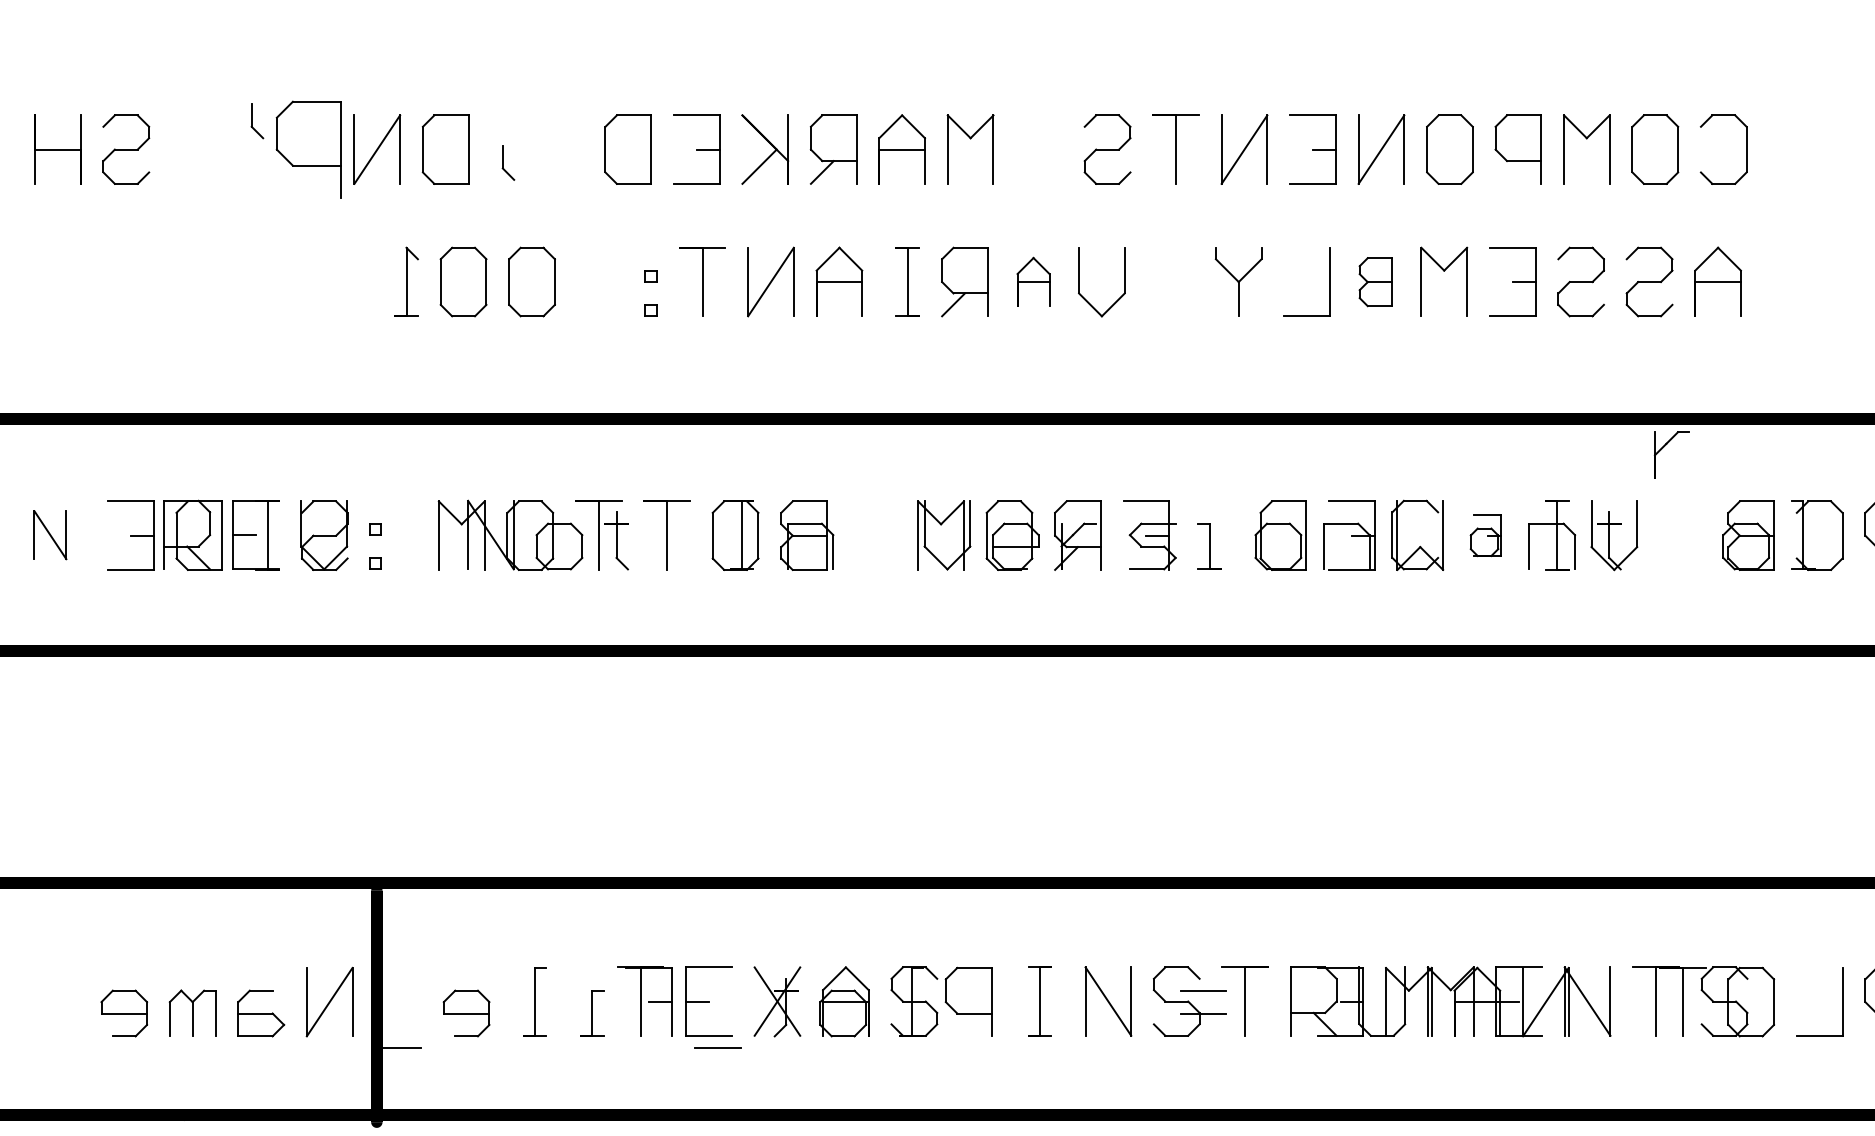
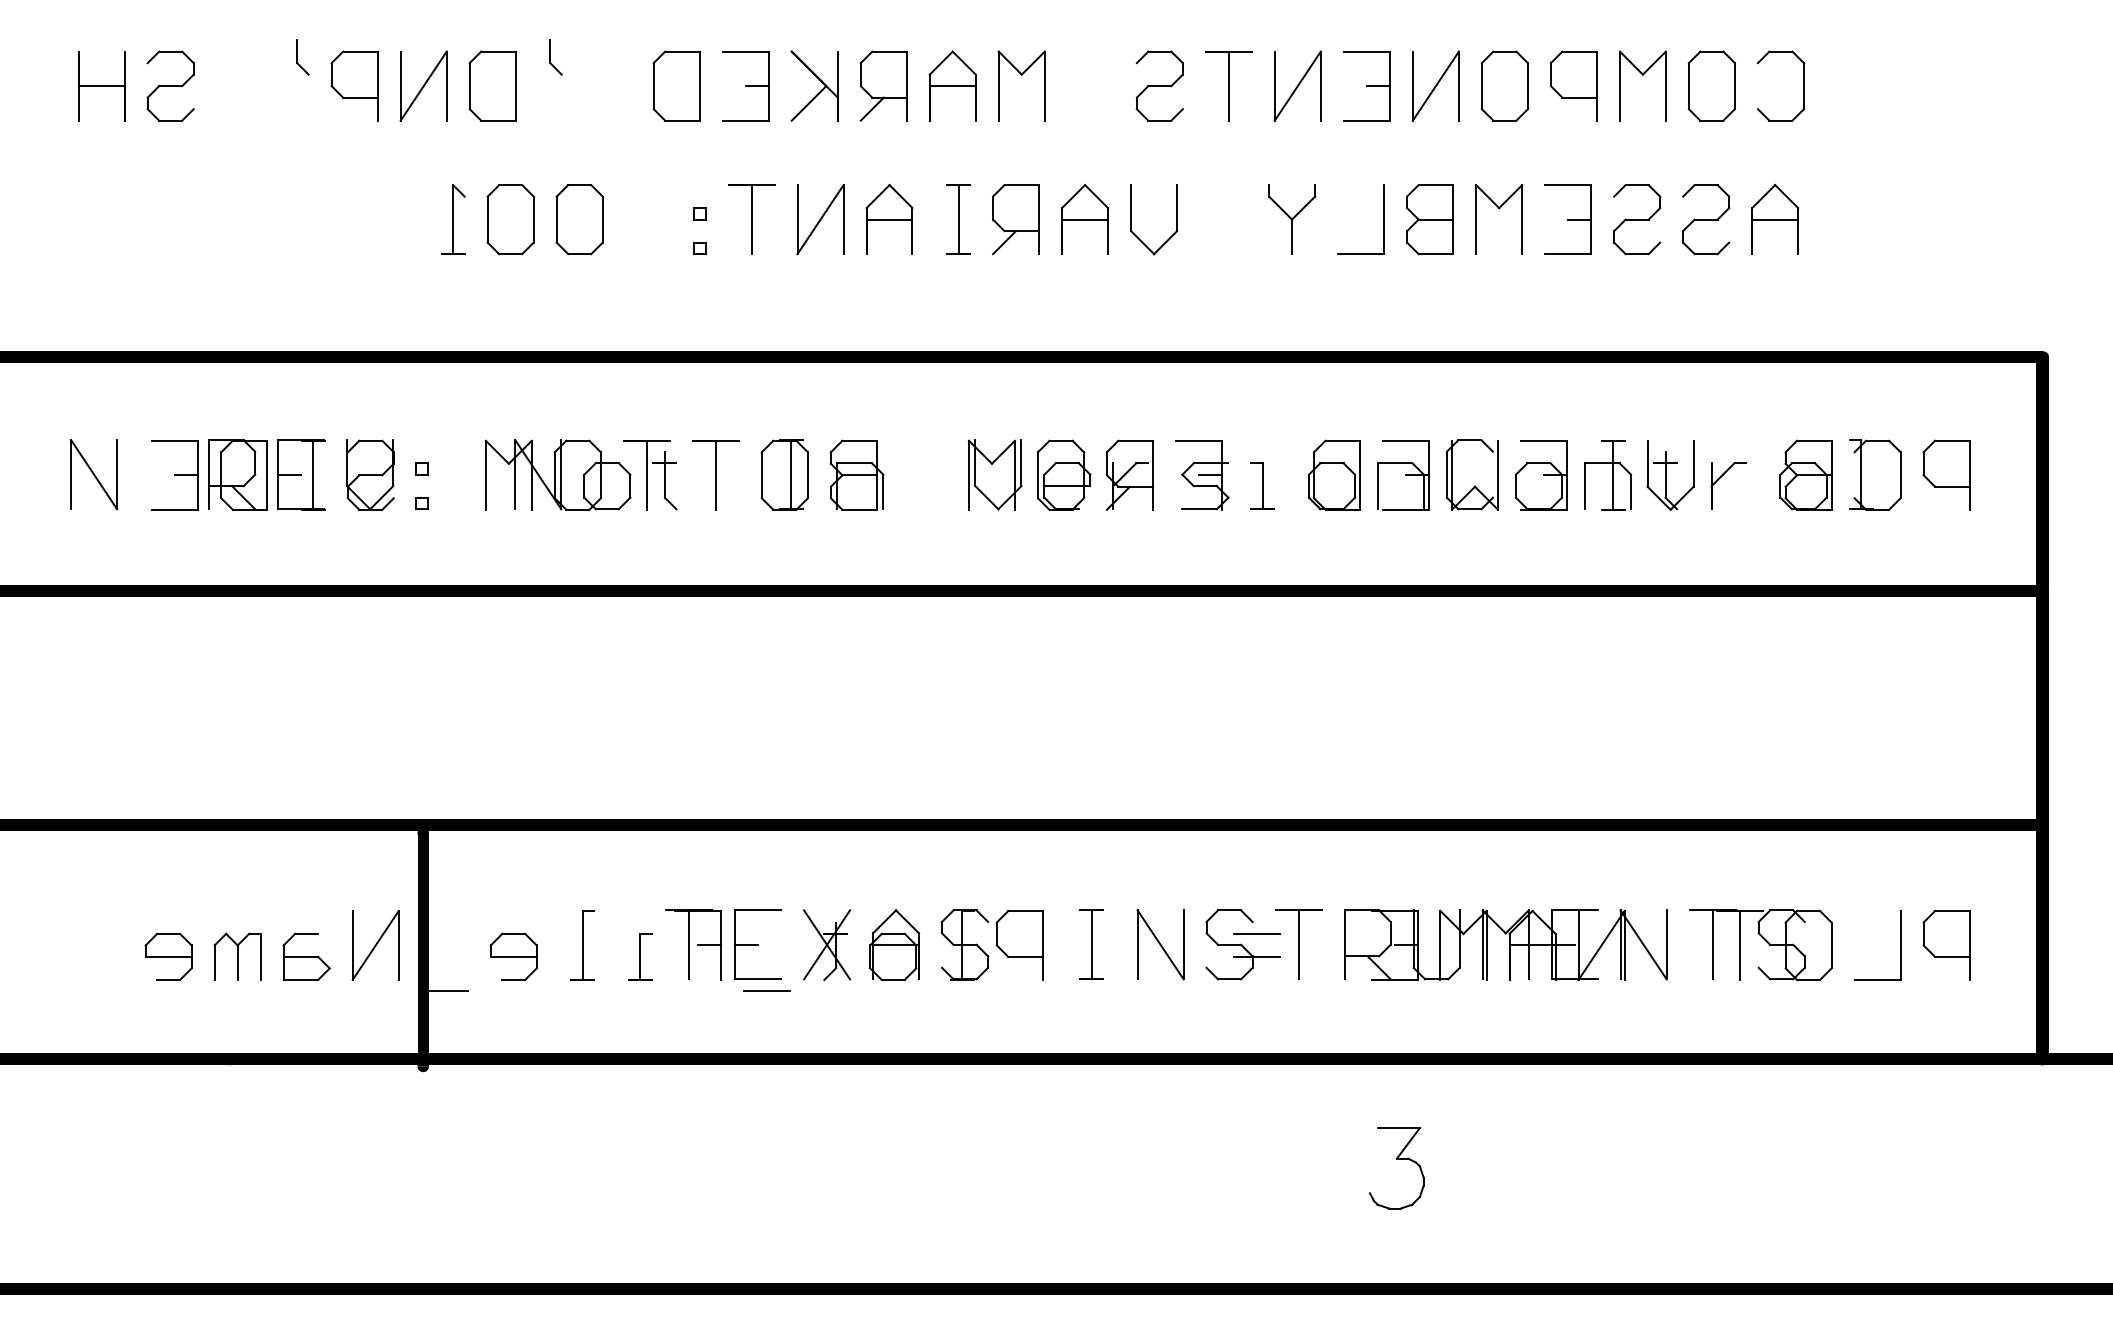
part: (308, 148) -> (354, 85), size x0.71
part: (508, 162) -> (555, 57), moved
part: (1033, 281) -> (1085, 219), size x1.43
part: (1375, 281) -> (1429, 219), size x1.43
part: (1664, 446) -> (1721, 477), moved
part: (50, 534) -> (94, 474), size x1.43
part: (1485, 535) -> (1540, 475), size x1.67

